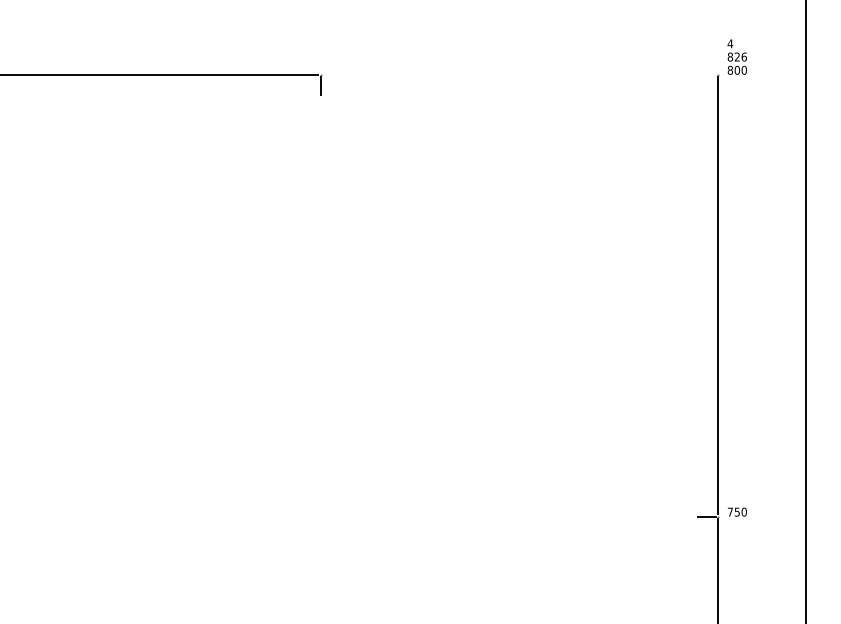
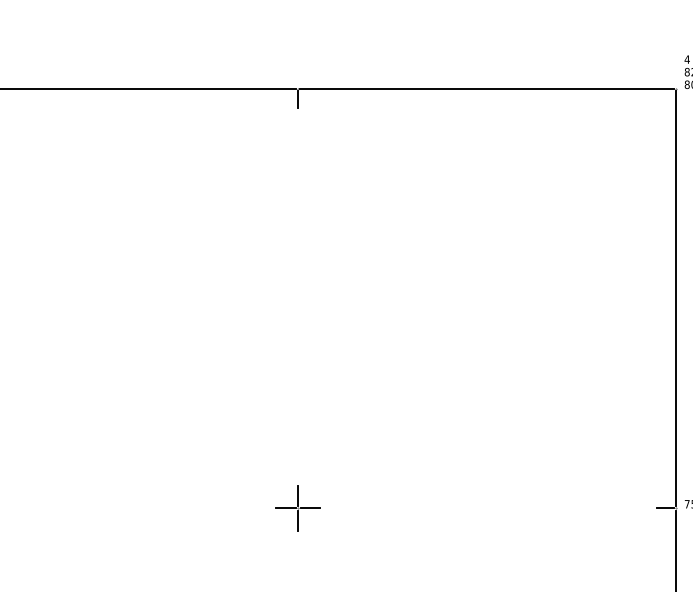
line: (518, 74) -> (486, 88), added
part: (320, 516) -> (298, 508), added

